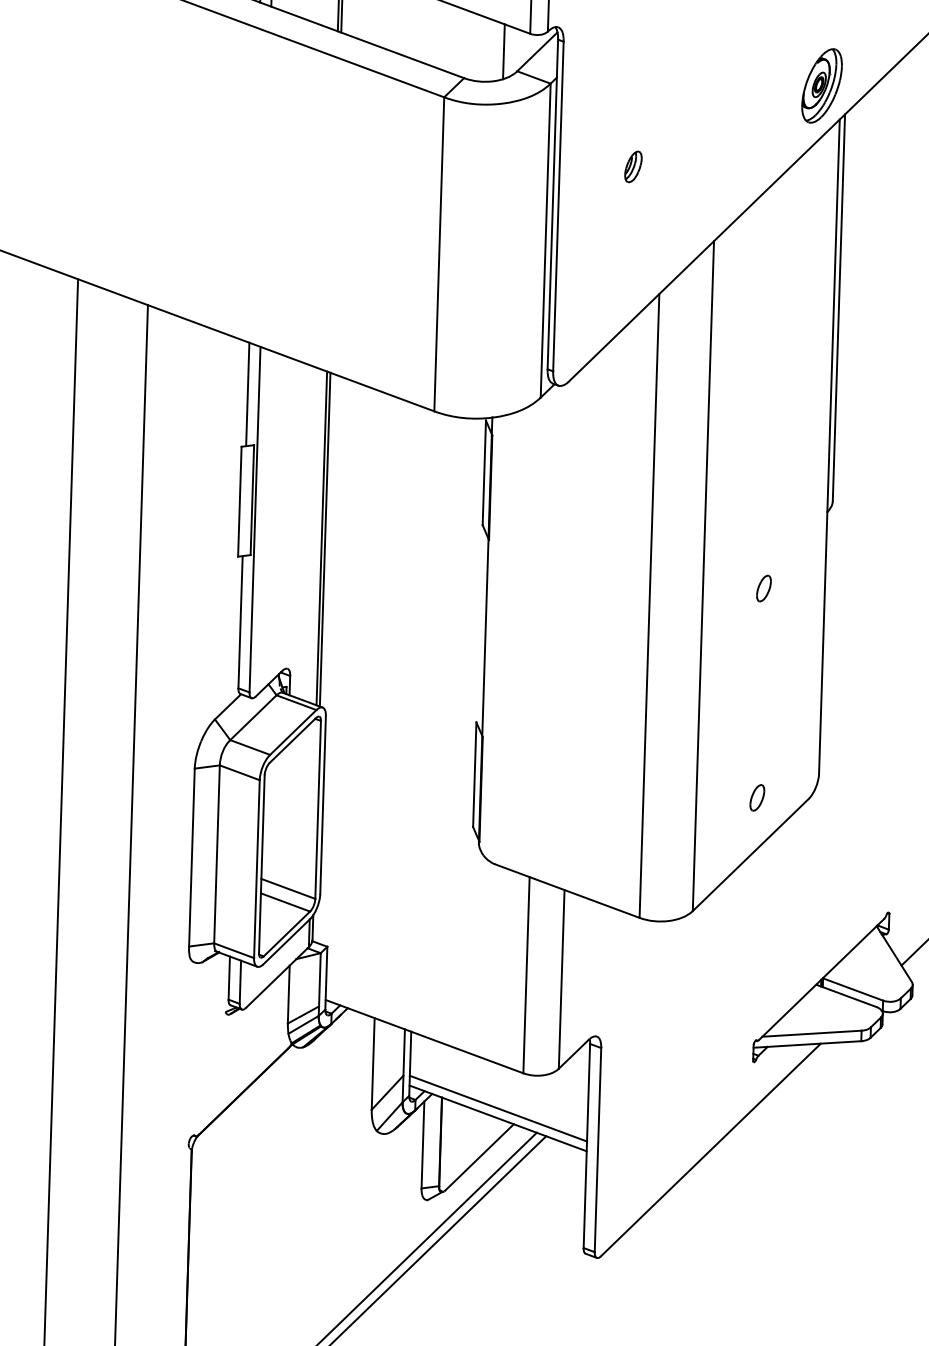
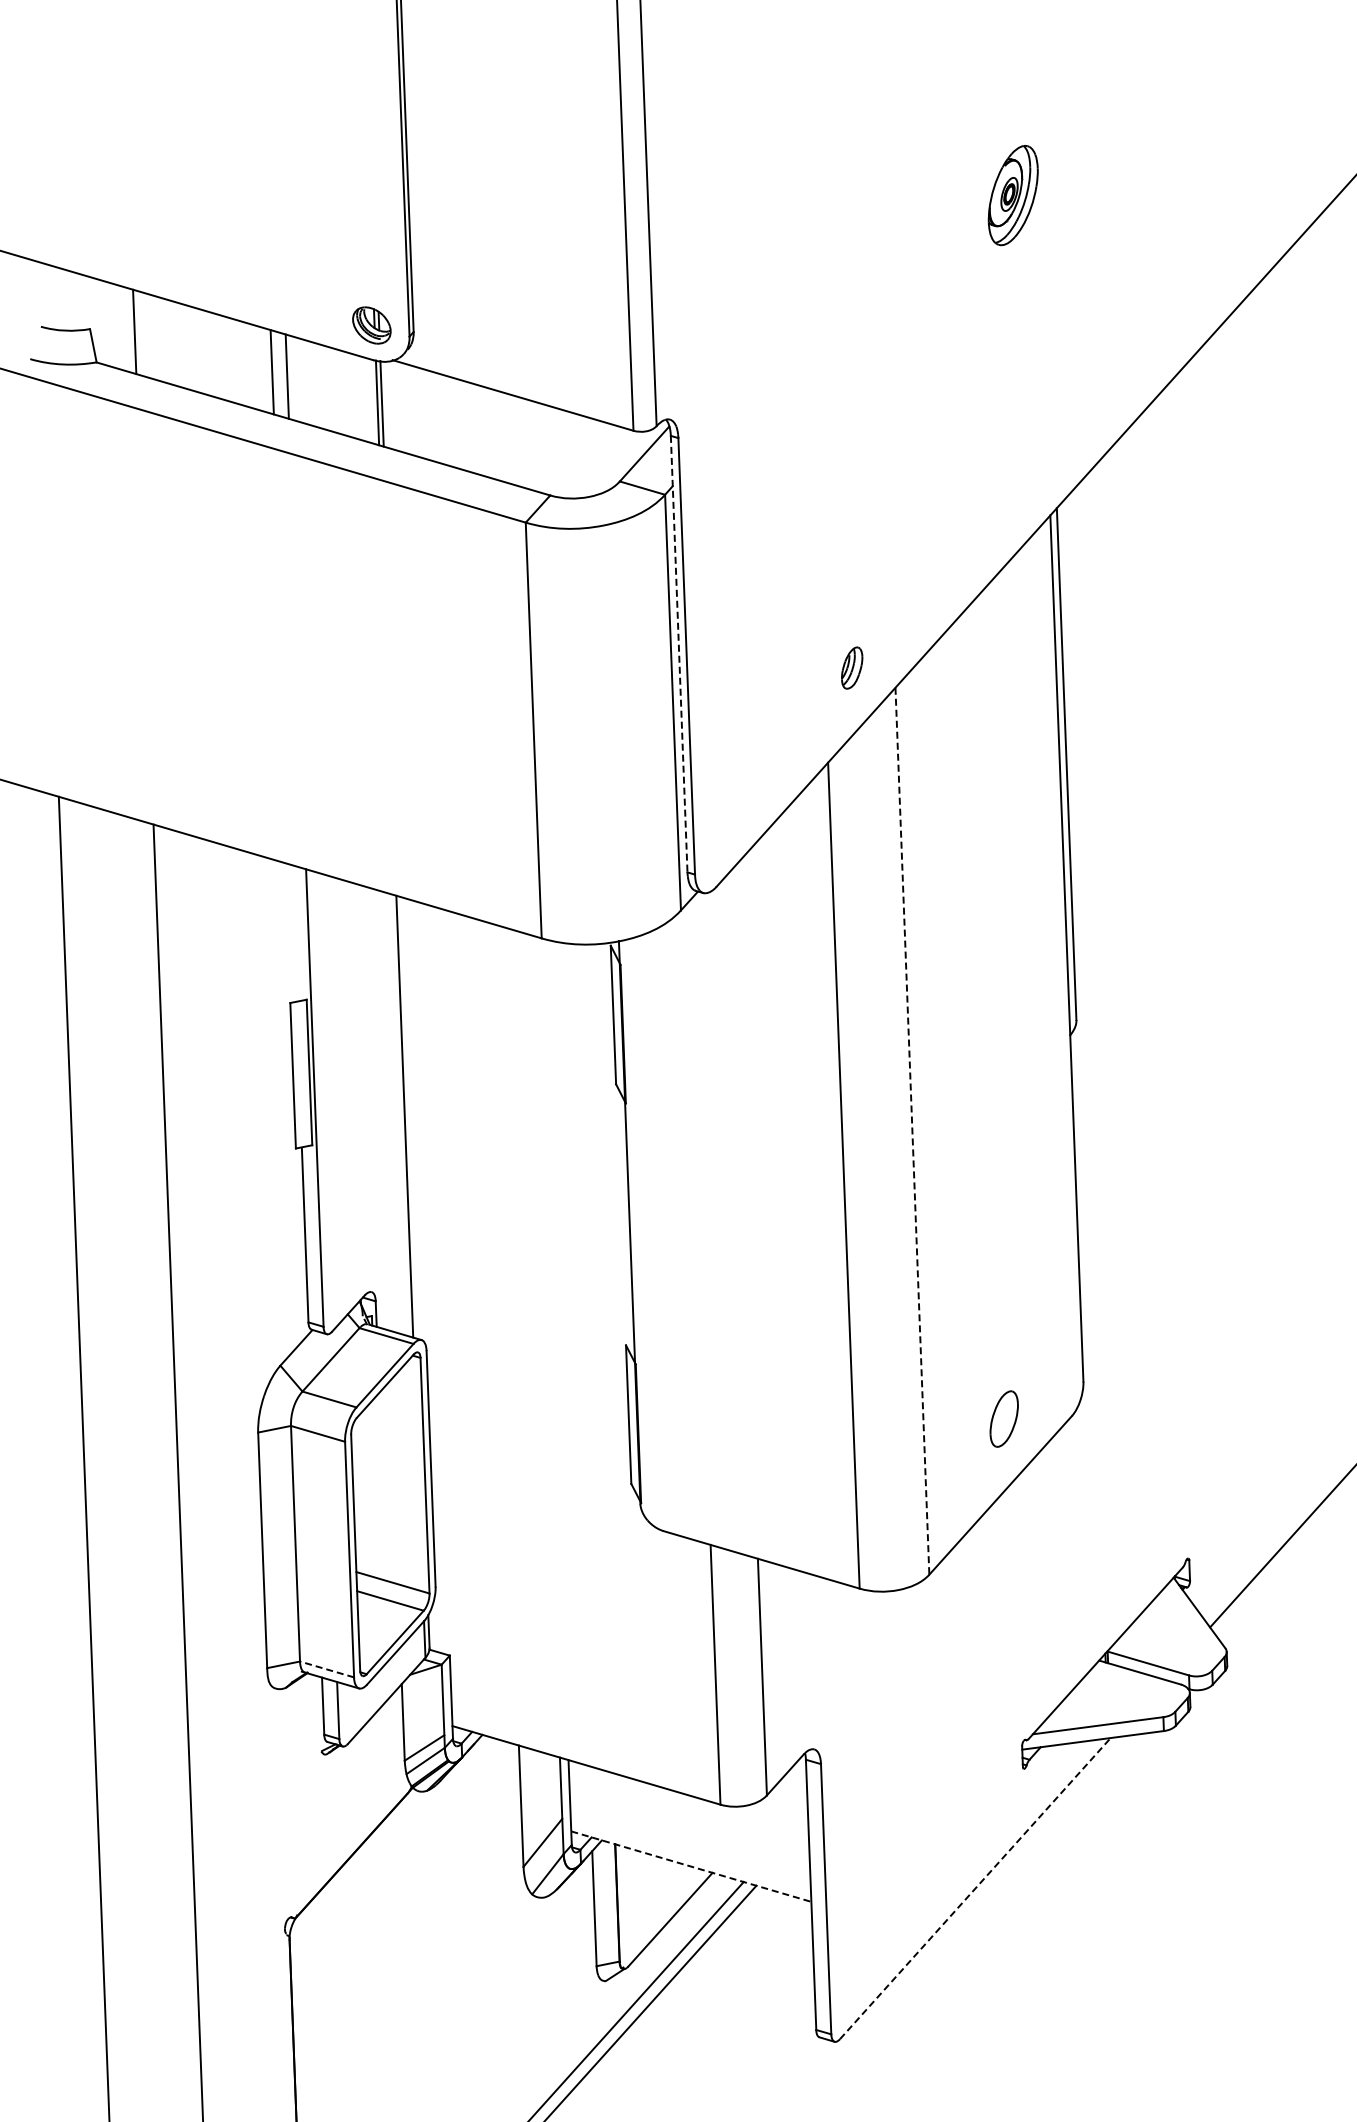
line: (504, 51) -> (600, 456), removed
part: (821, 85) -> (1023, 472), removed
part: (633, 166) -> (852, 667), moved
line: (553, 204) -> (679, 654), solid -> dashed
line: (247, 393) -> (293, 932), removed
line: (324, 539) -> (408, 1117), removed
line: (703, 576) -> (912, 1131), solid -> dashed
part: (763, 588) -> (993, 1141), removed
part: (756, 798) -> (1003, 1419), size x1.6
line: (233, 950) -> (326, 1669), solid -> dashed
line: (498, 1108) -> (690, 1853), removed
line: (498, 1118) -> (691, 1866), solid -> dashed
line: (711, 1149) -> (975, 1888), solid -> dashed

